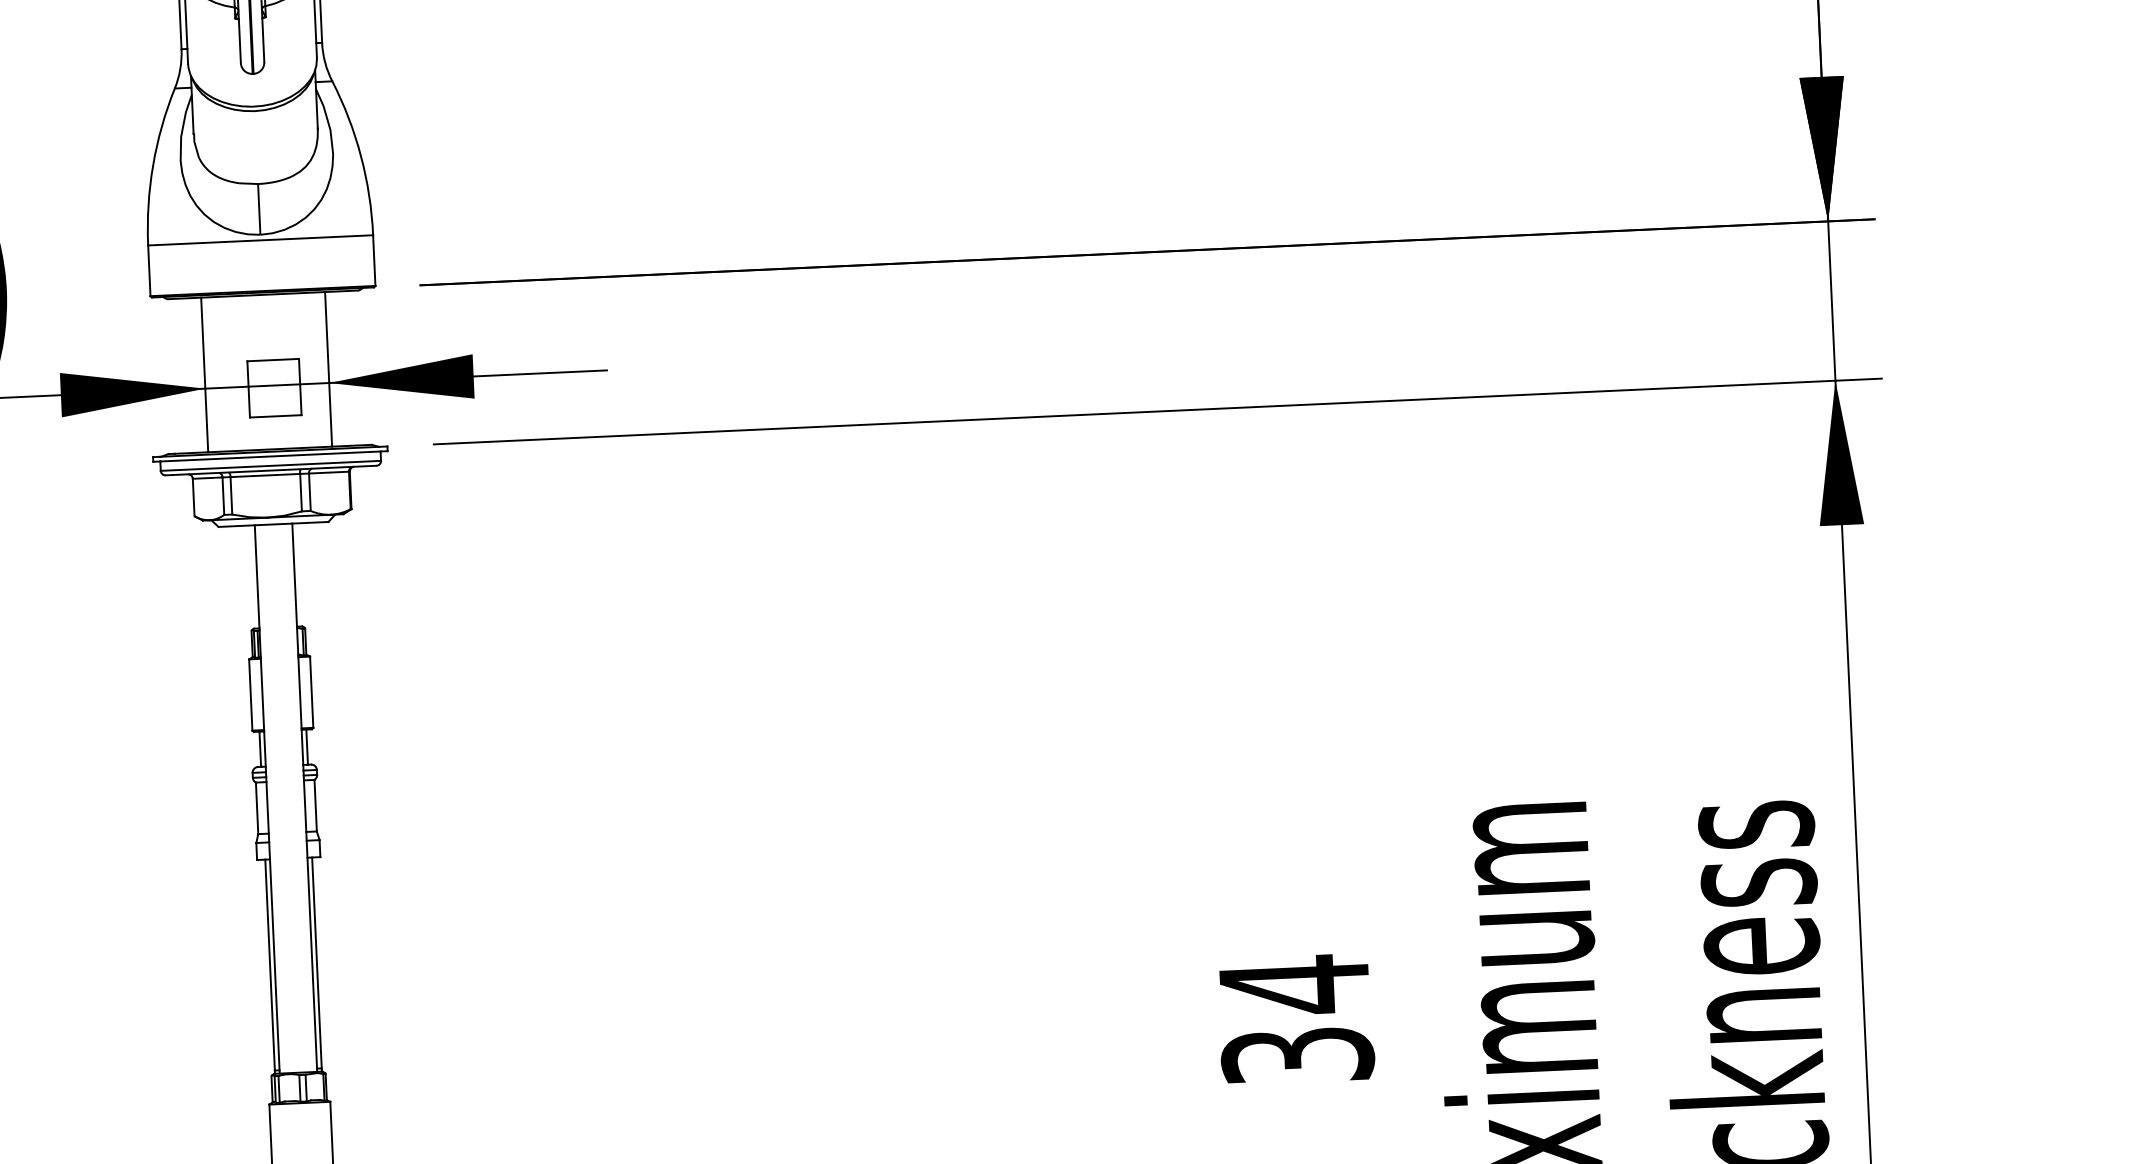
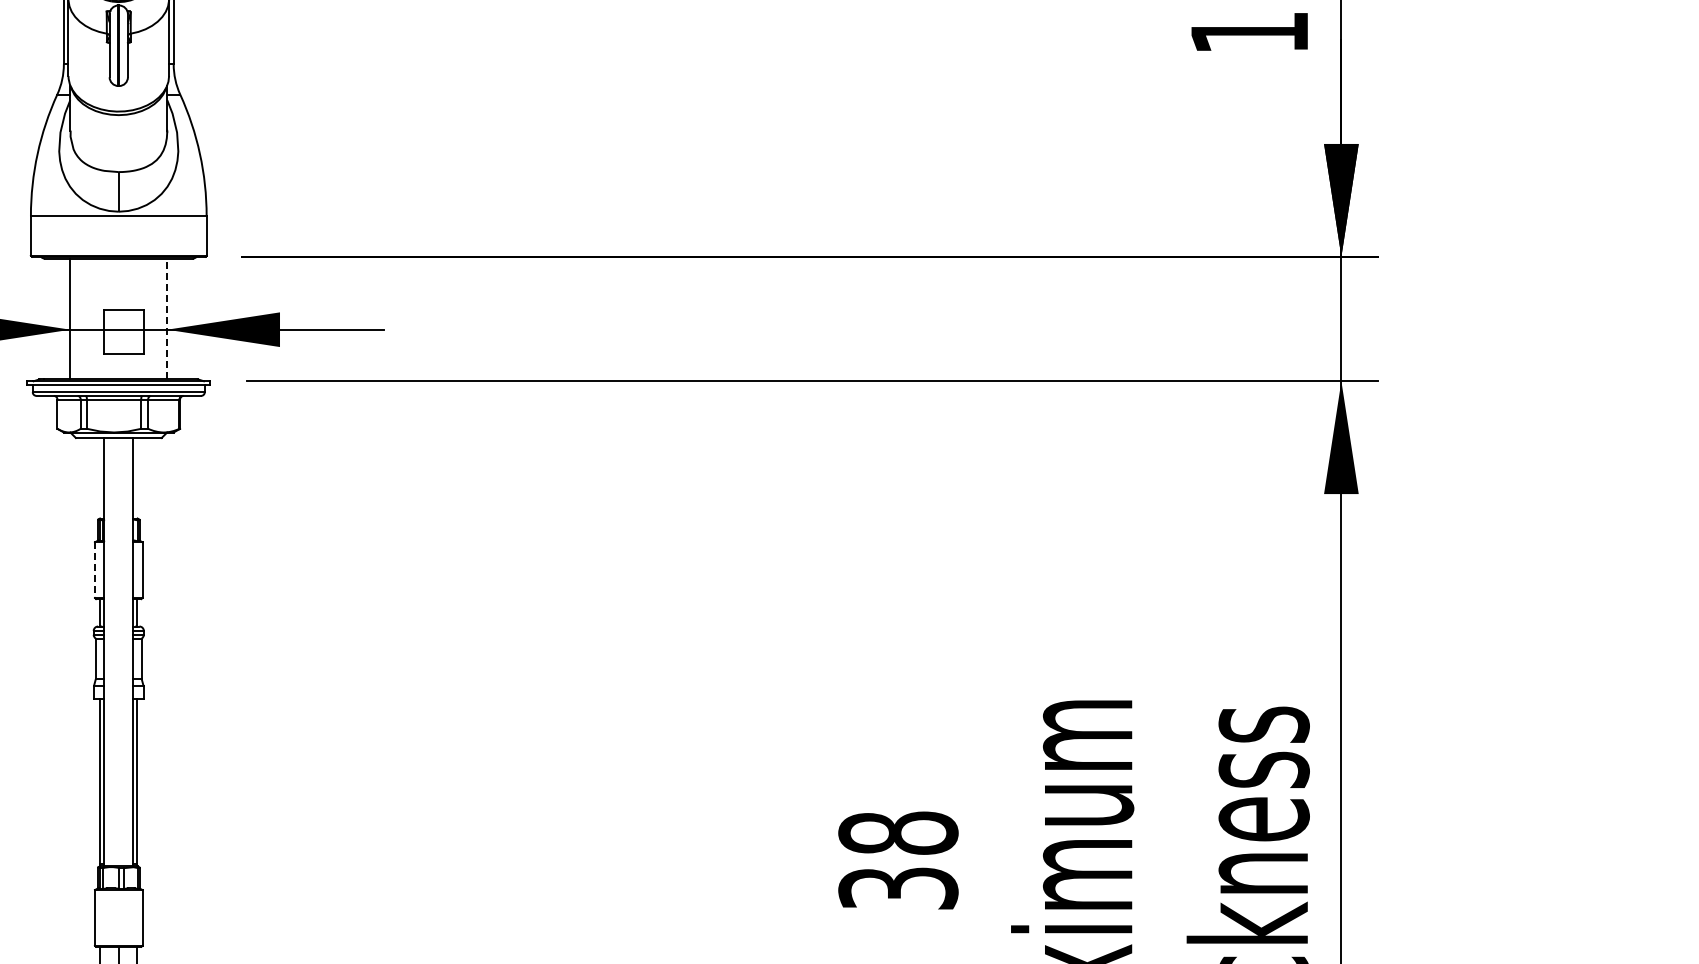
line: (328, 368) -> (167, 318), solid -> dashed
line: (251, 695) -> (95, 570), solid -> dashed
text: (1294, 985) -> (898, 833), 34 -> 38

